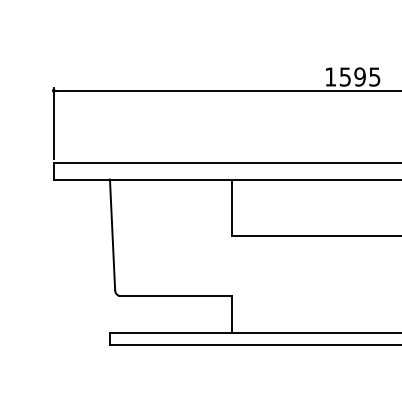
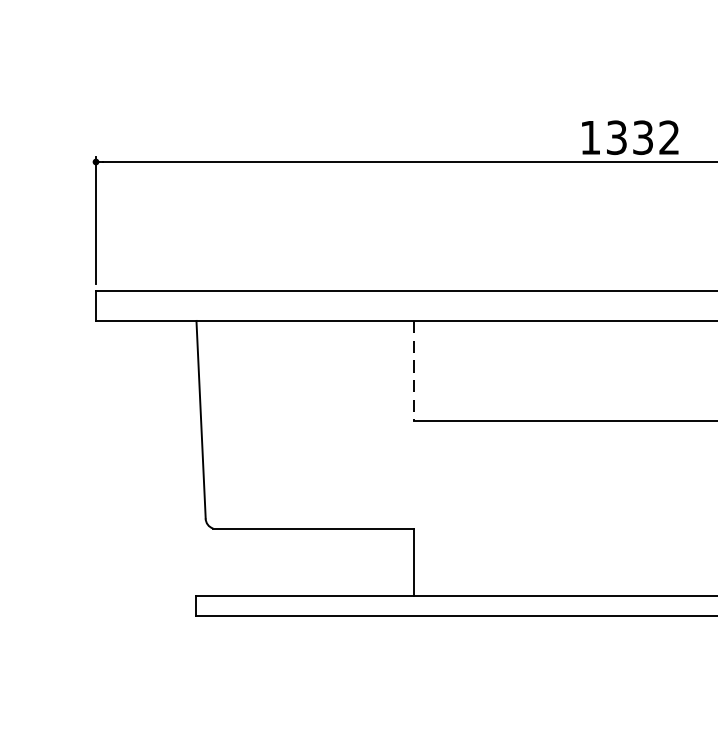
text: (360, 76) -> (643, 136), 1595 -> 1332
line: (231, 208) -> (413, 372), solid -> dashed

